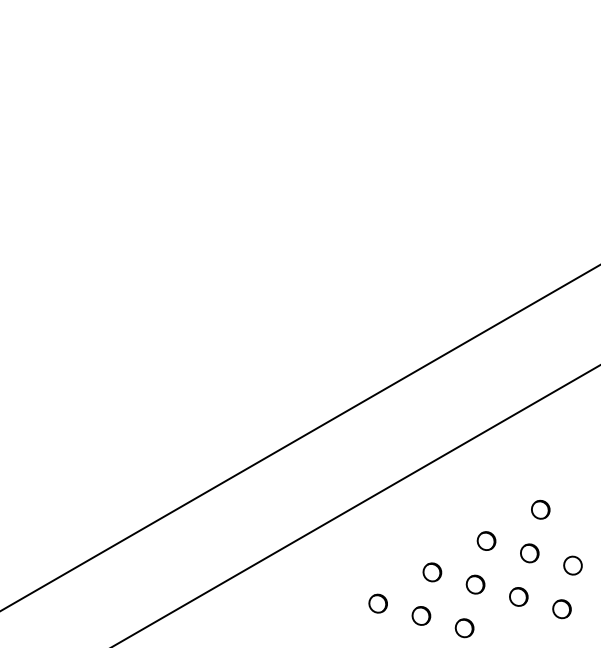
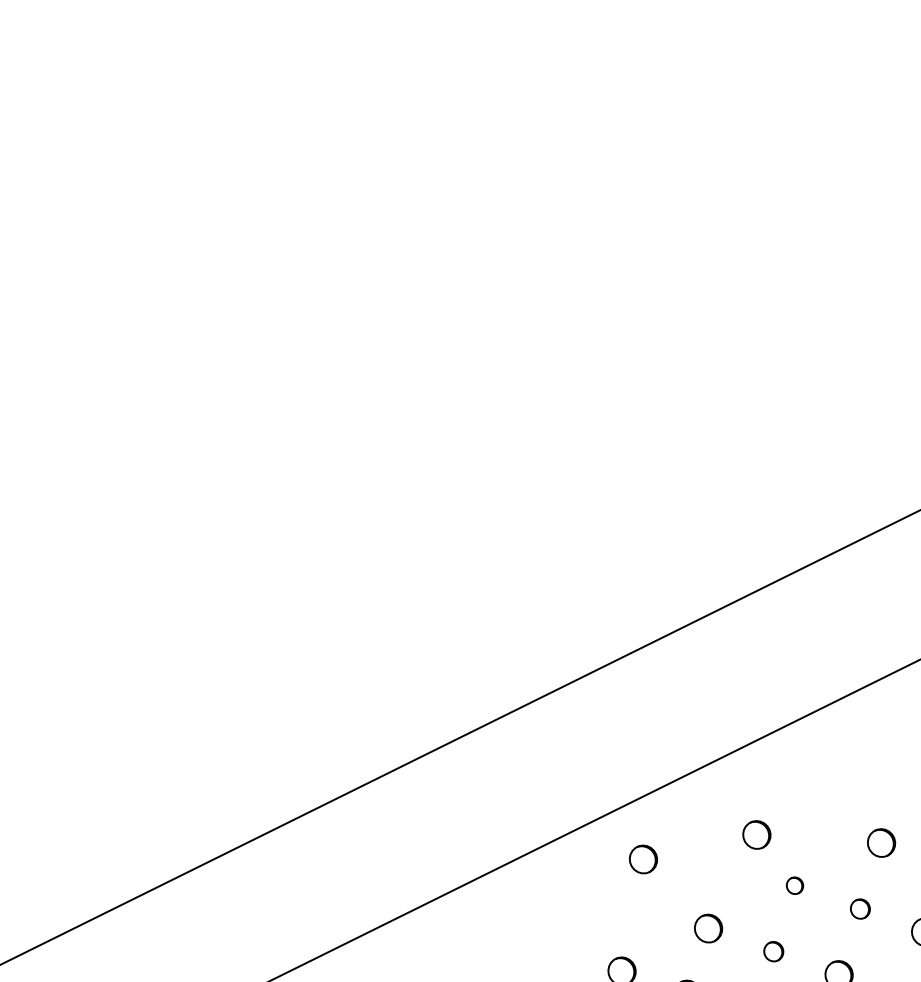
part: (459, 509) -> (756, 834), added
part: (387, 530) -> (643, 859), added
part: (486, 540) -> (794, 884), size x0.6
part: (529, 553) -> (859, 909), size x0.7
part: (475, 584) -> (773, 951), size x0.7

